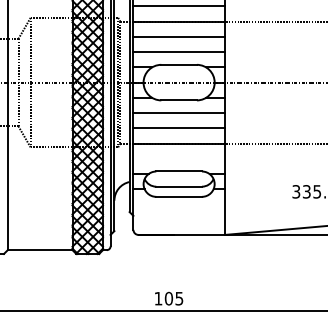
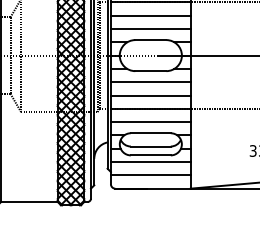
line: (178, 158) -> (150, 121), added
line: (178, 204) -> (150, 162), added
line: (178, 219) -> (150, 175), added

